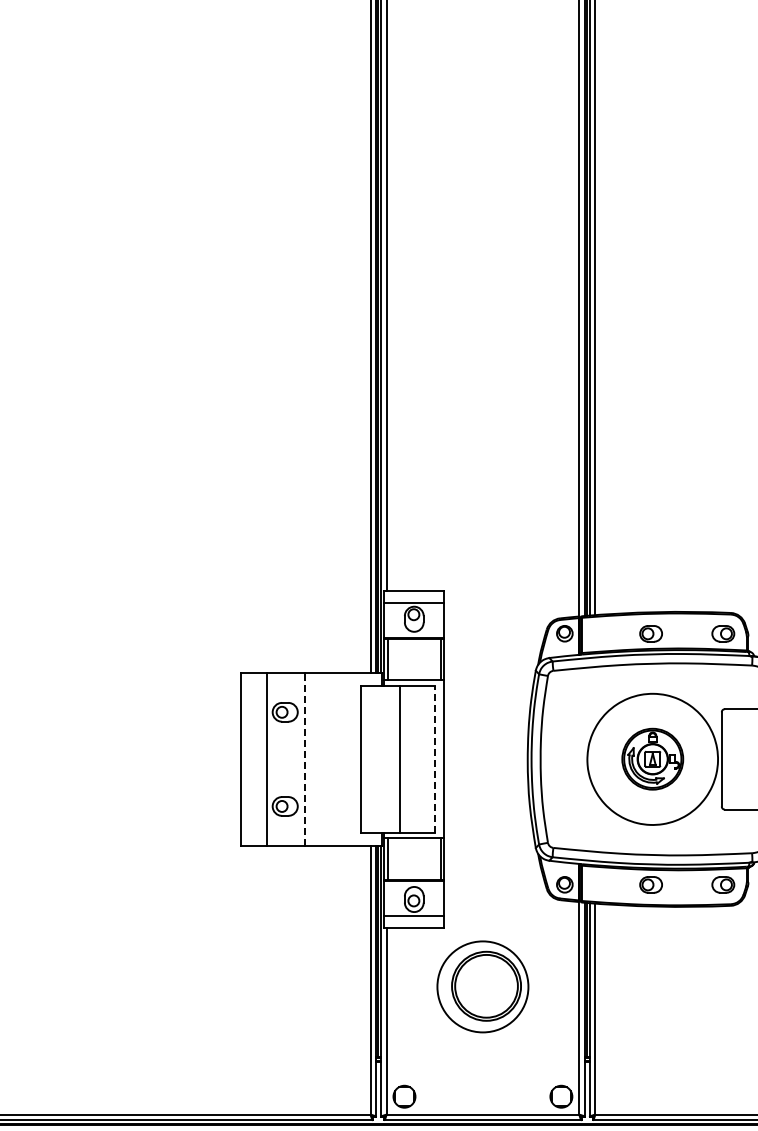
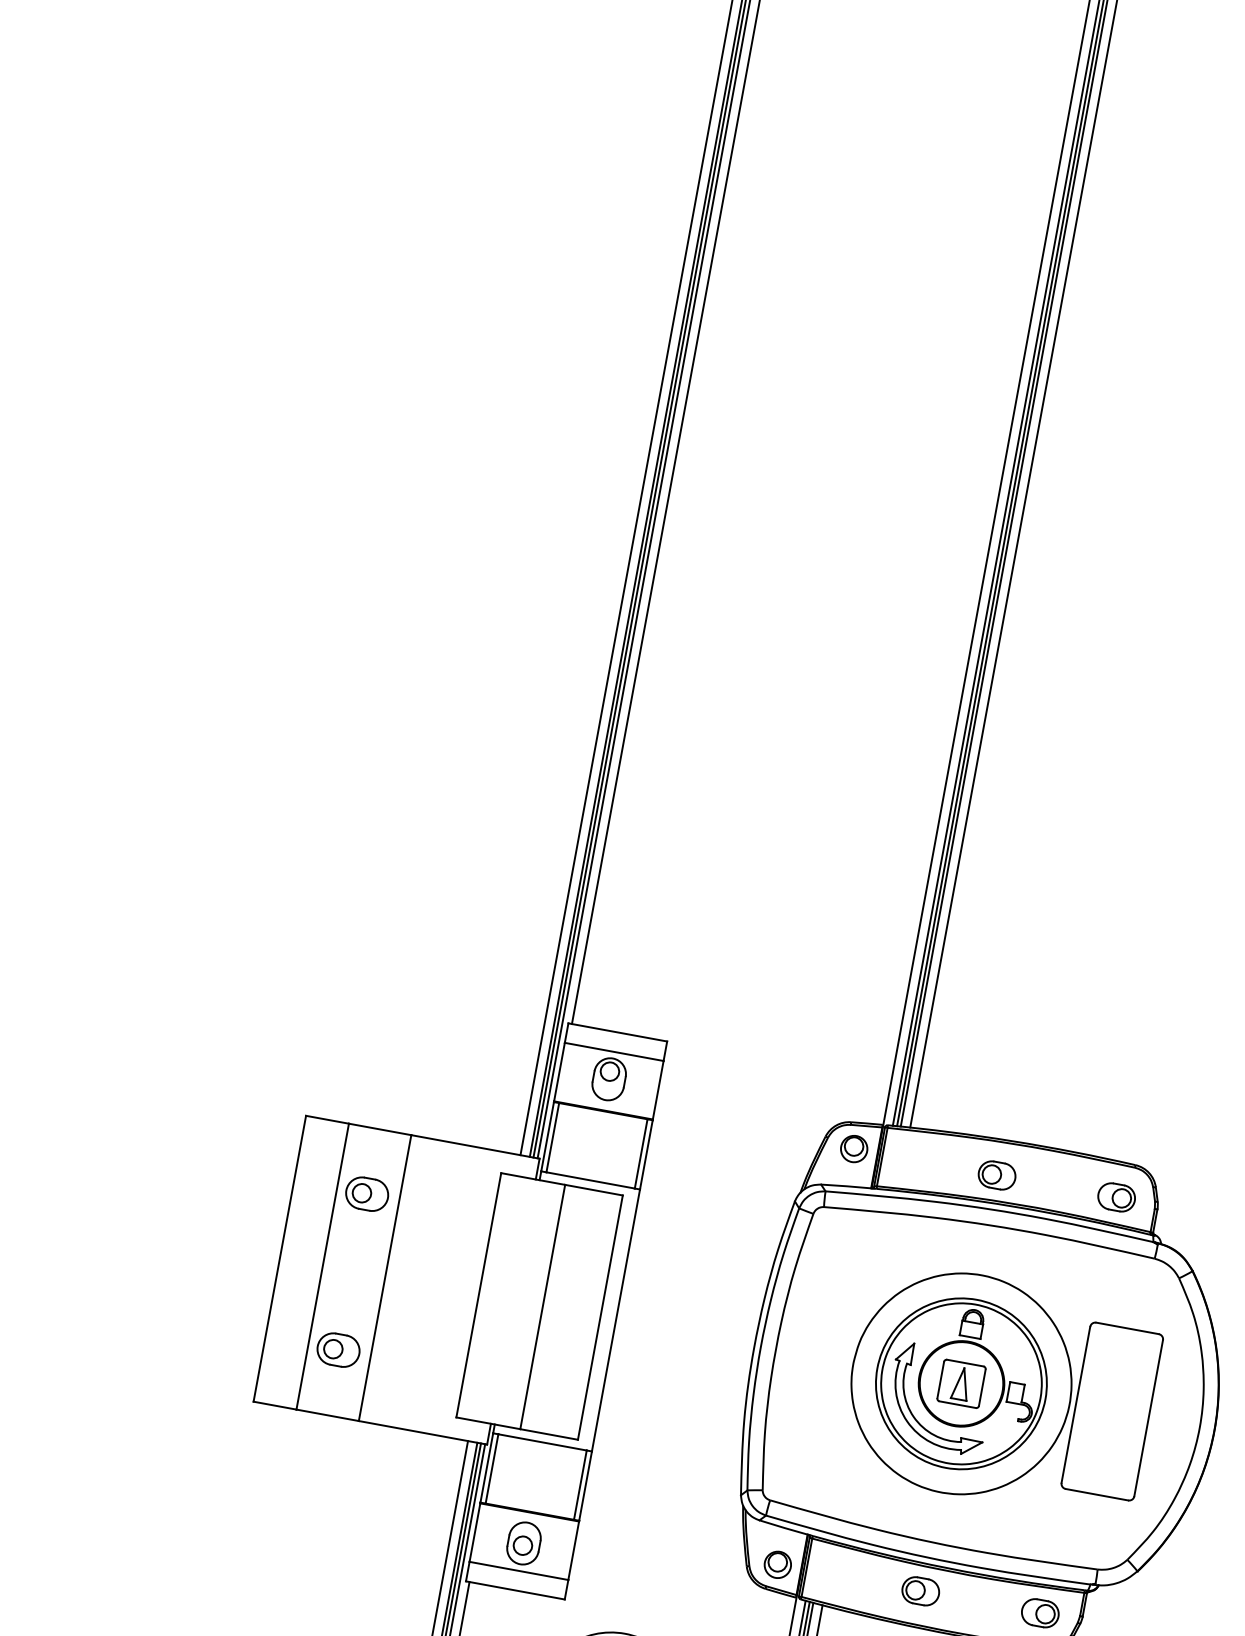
line: (304, 758) -> (385, 1276), dashed -> solid
part: (652, 758) -> (961, 1382), size x1.67
line: (434, 759) -> (600, 1317), dashed -> solid

